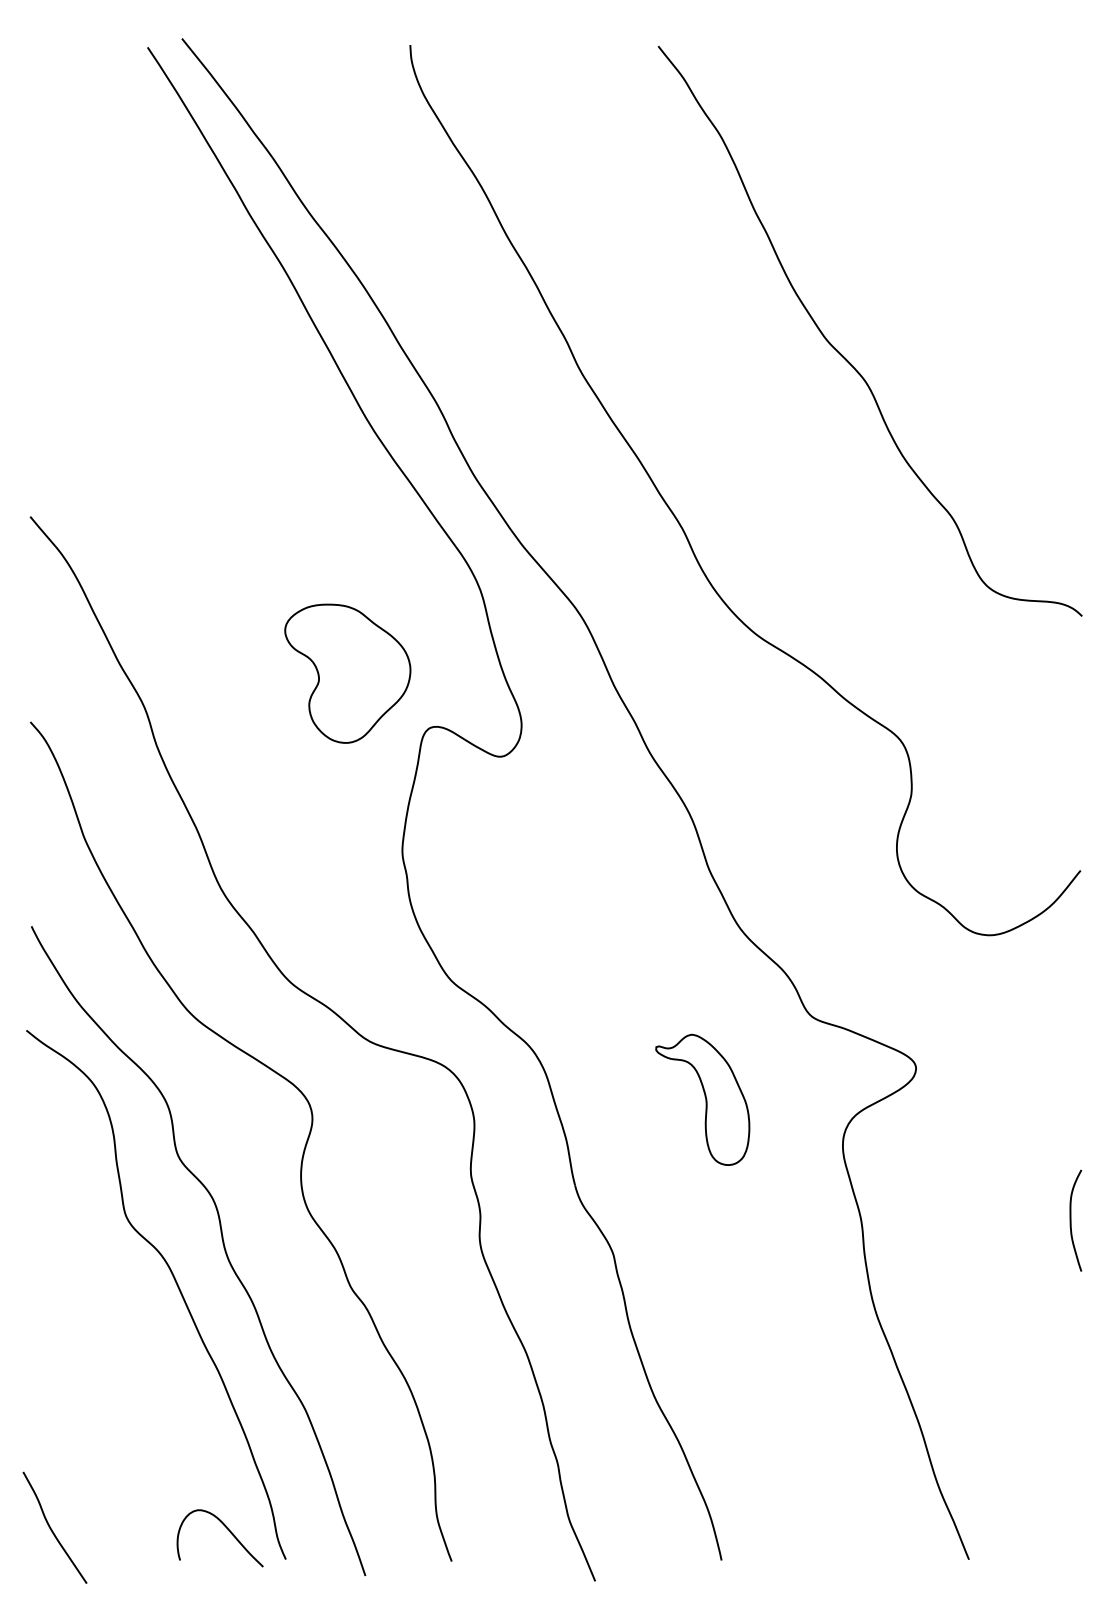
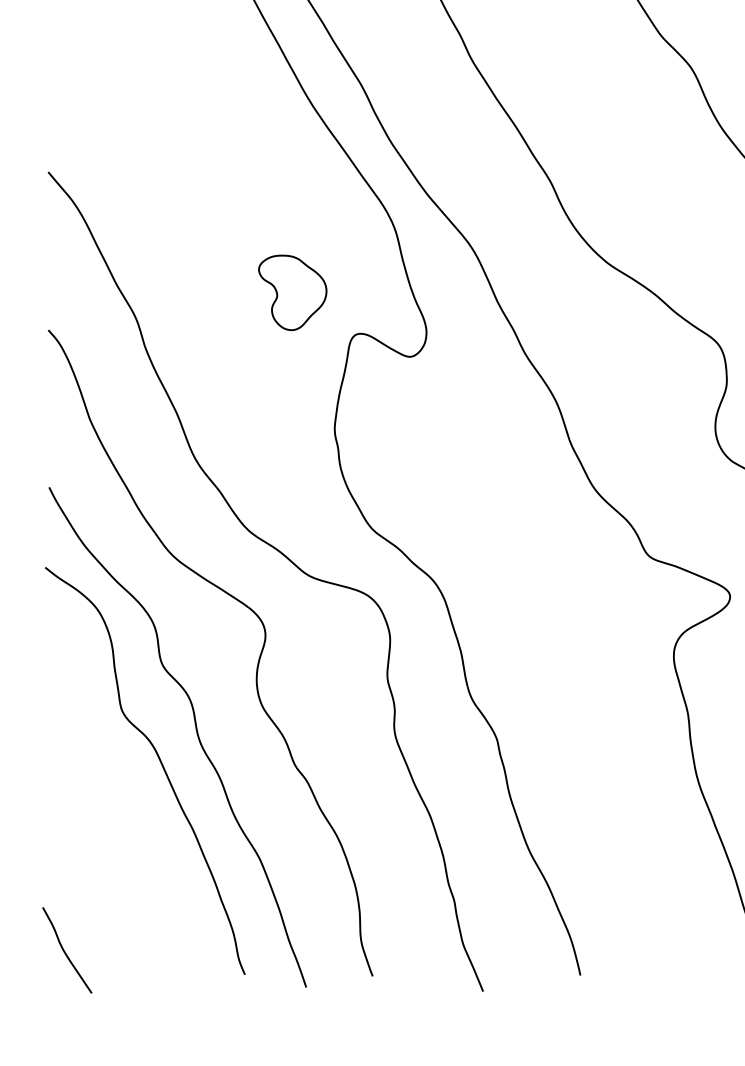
part: (347, 673) -> (292, 292), size x0.7
part: (702, 1099) -> (565, 620), removed
curve: (229, 1532) -> (201, 954), removed

